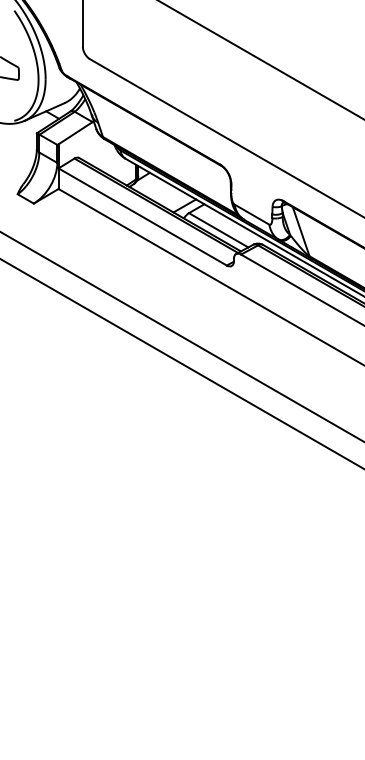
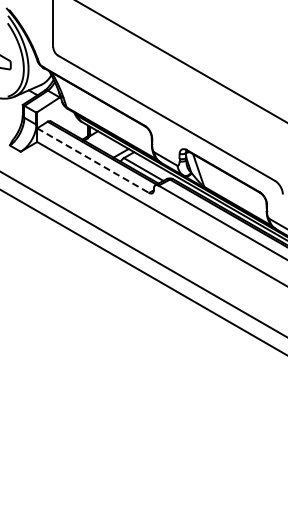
line: (143, 216) -> (93, 160), solid -> dashed

